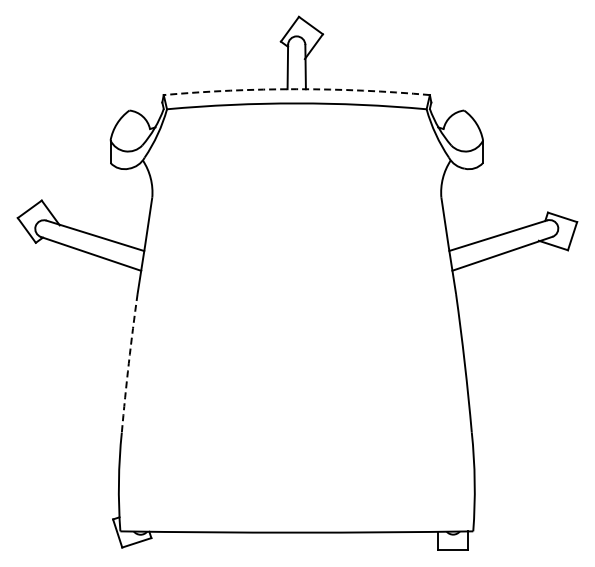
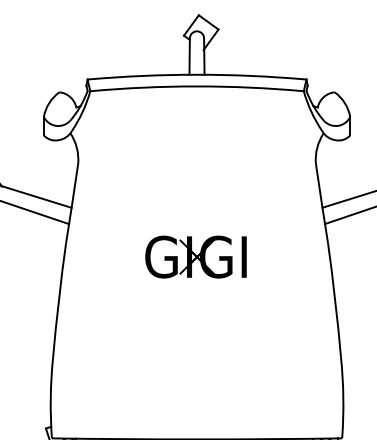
arc: (296, 89) -> (196, 74), dashed -> solid
part: (295, 310) -> (195, 256), added
arc: (128, 363) -> (58, 300), dashed -> solid

